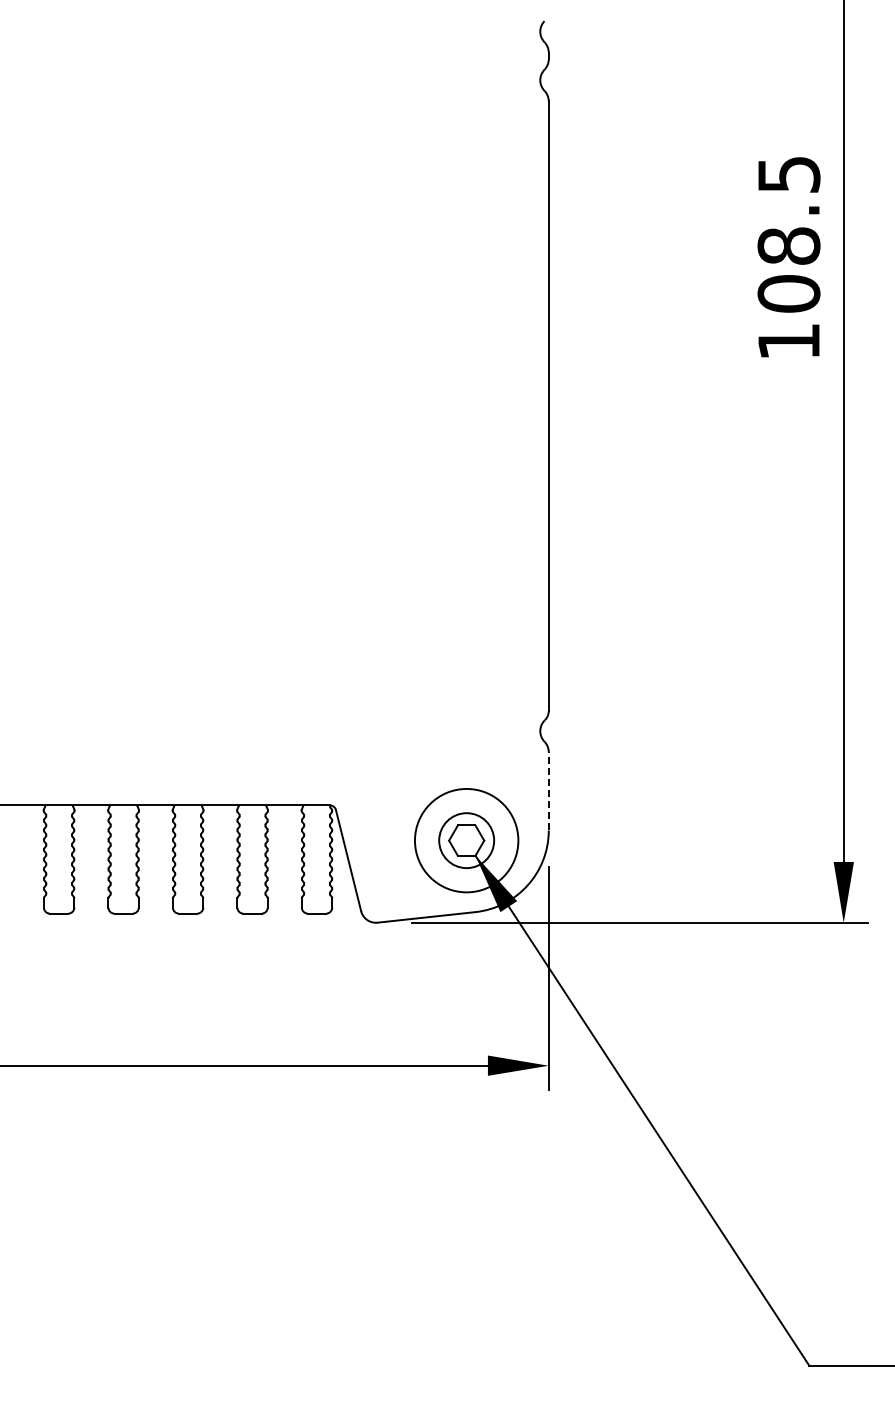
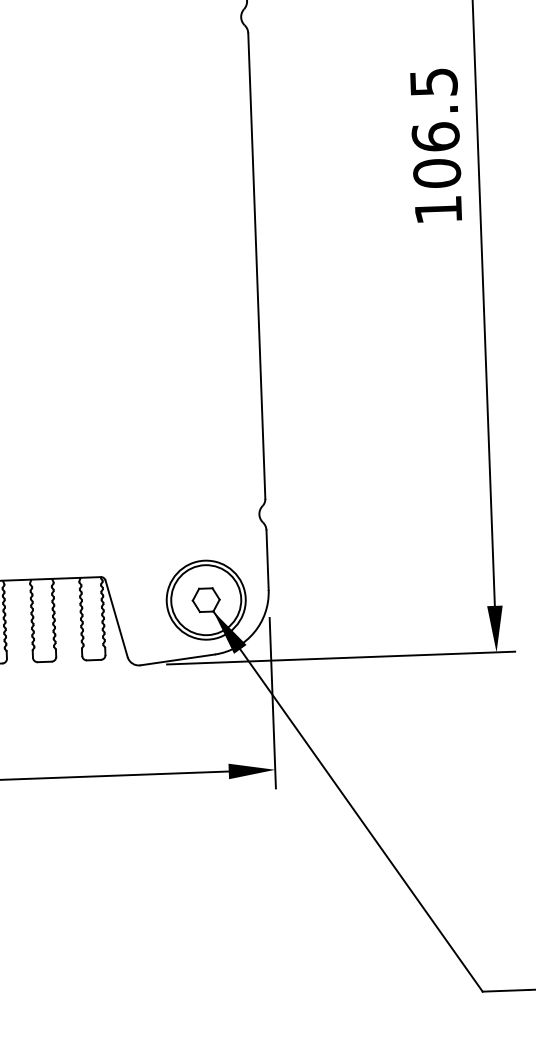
text: (788, 245) -> (435, 136), 108.5 -> 106.5
line: (548, 790) -> (267, 559), dashed -> solid
circle: (466, 840) -> (206, 600), size x1.67

